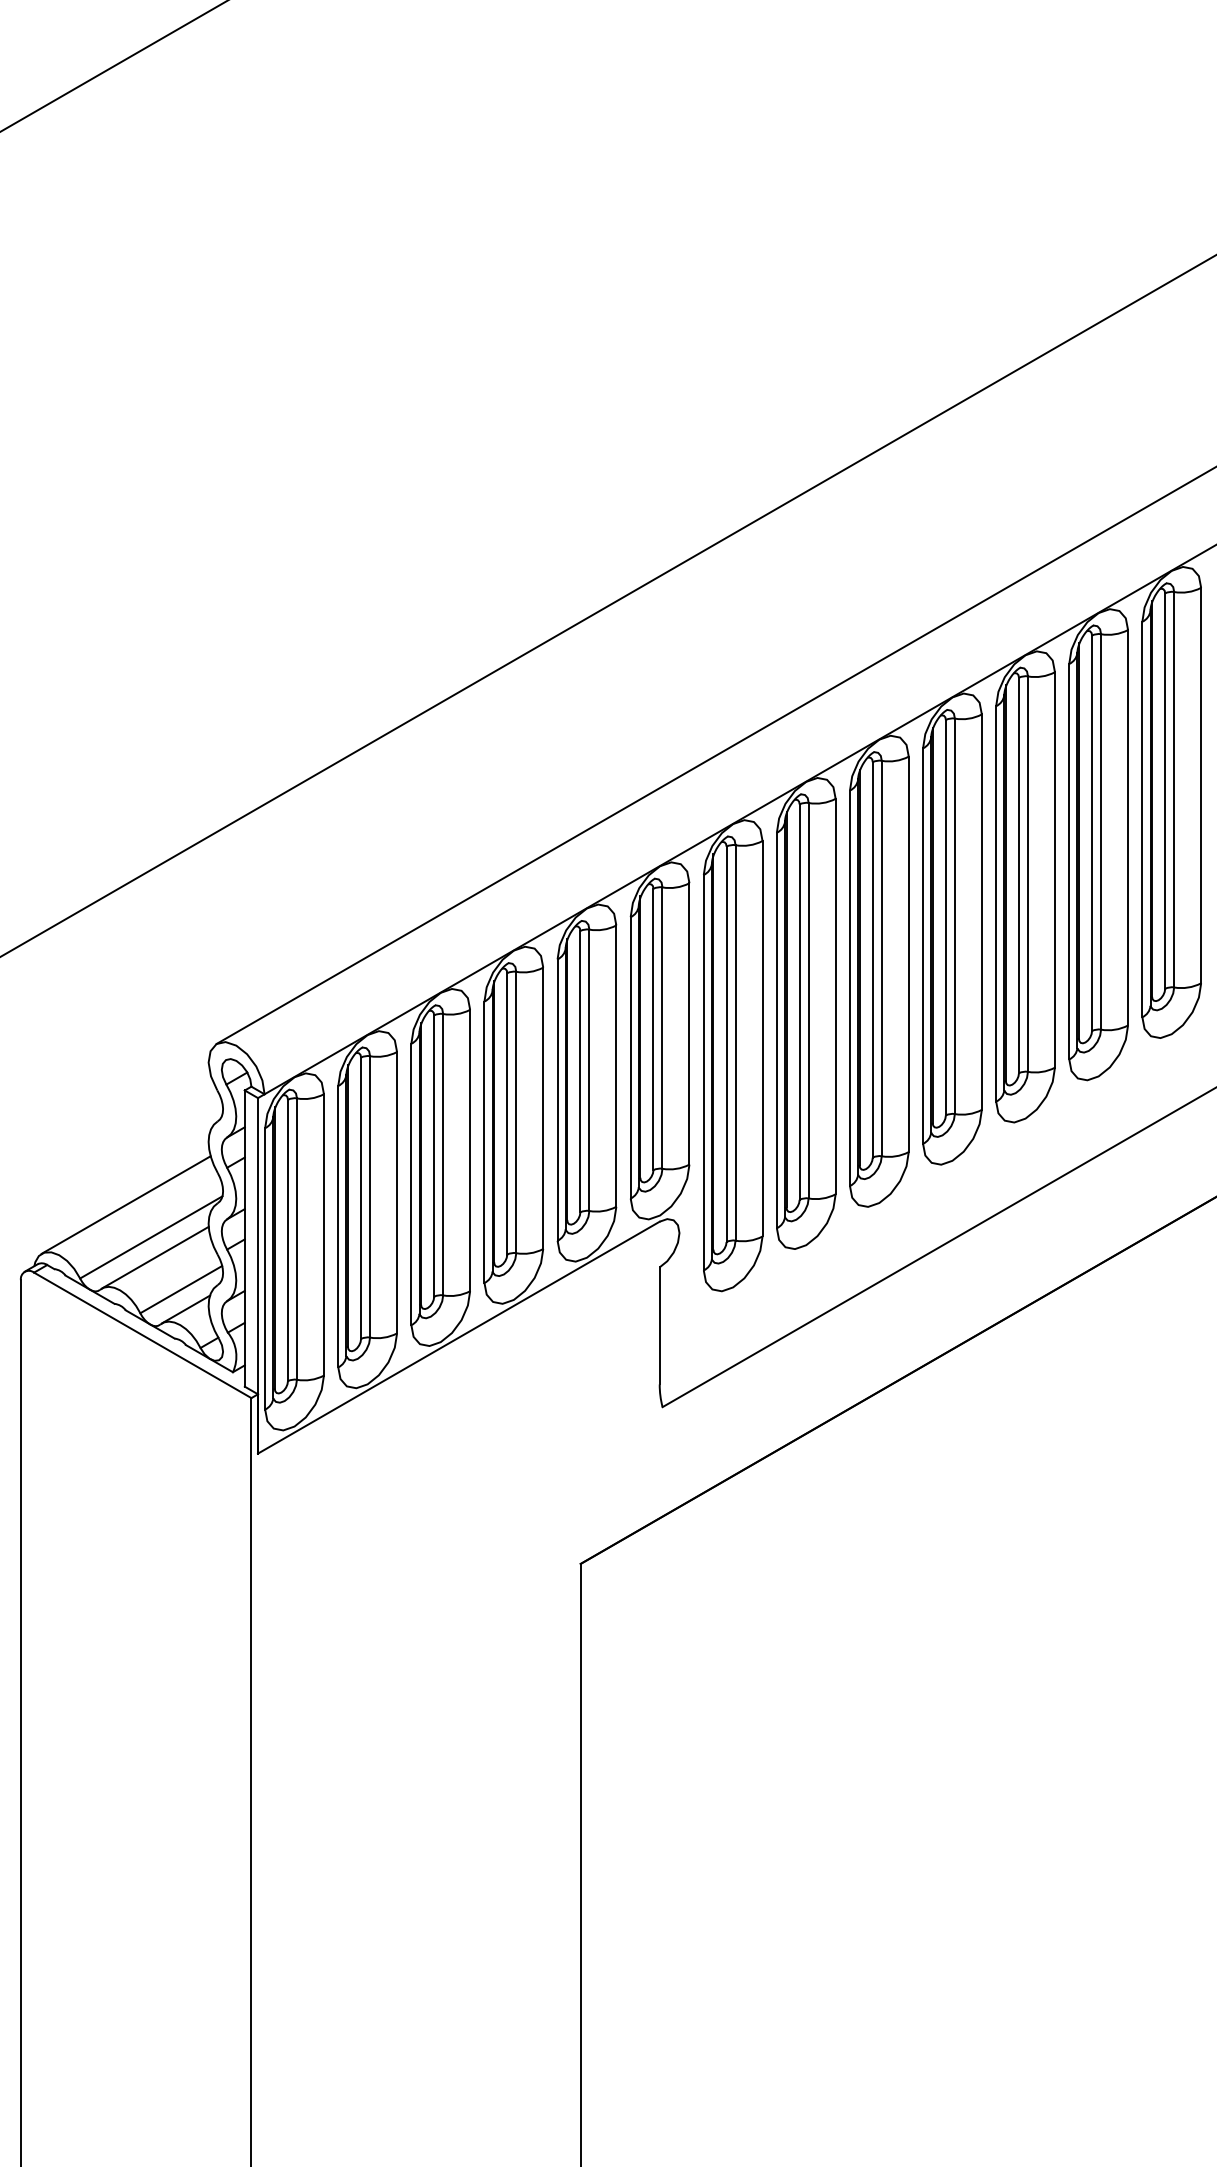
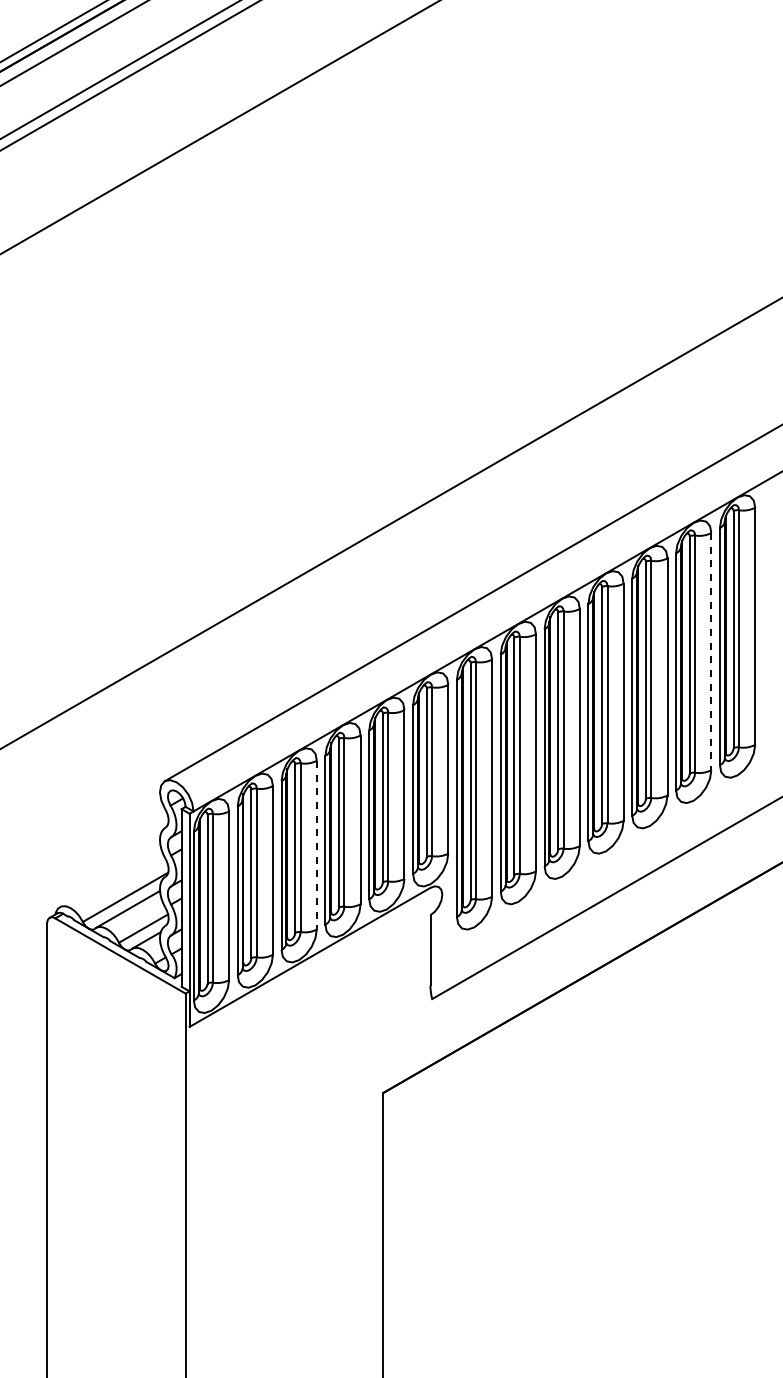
line: (1128, 827) -> (711, 651), solid -> dashed
line: (469, 1151) -> (316, 845), solid -> dashed
line: (126, 1204) -> (110, 877), removed

